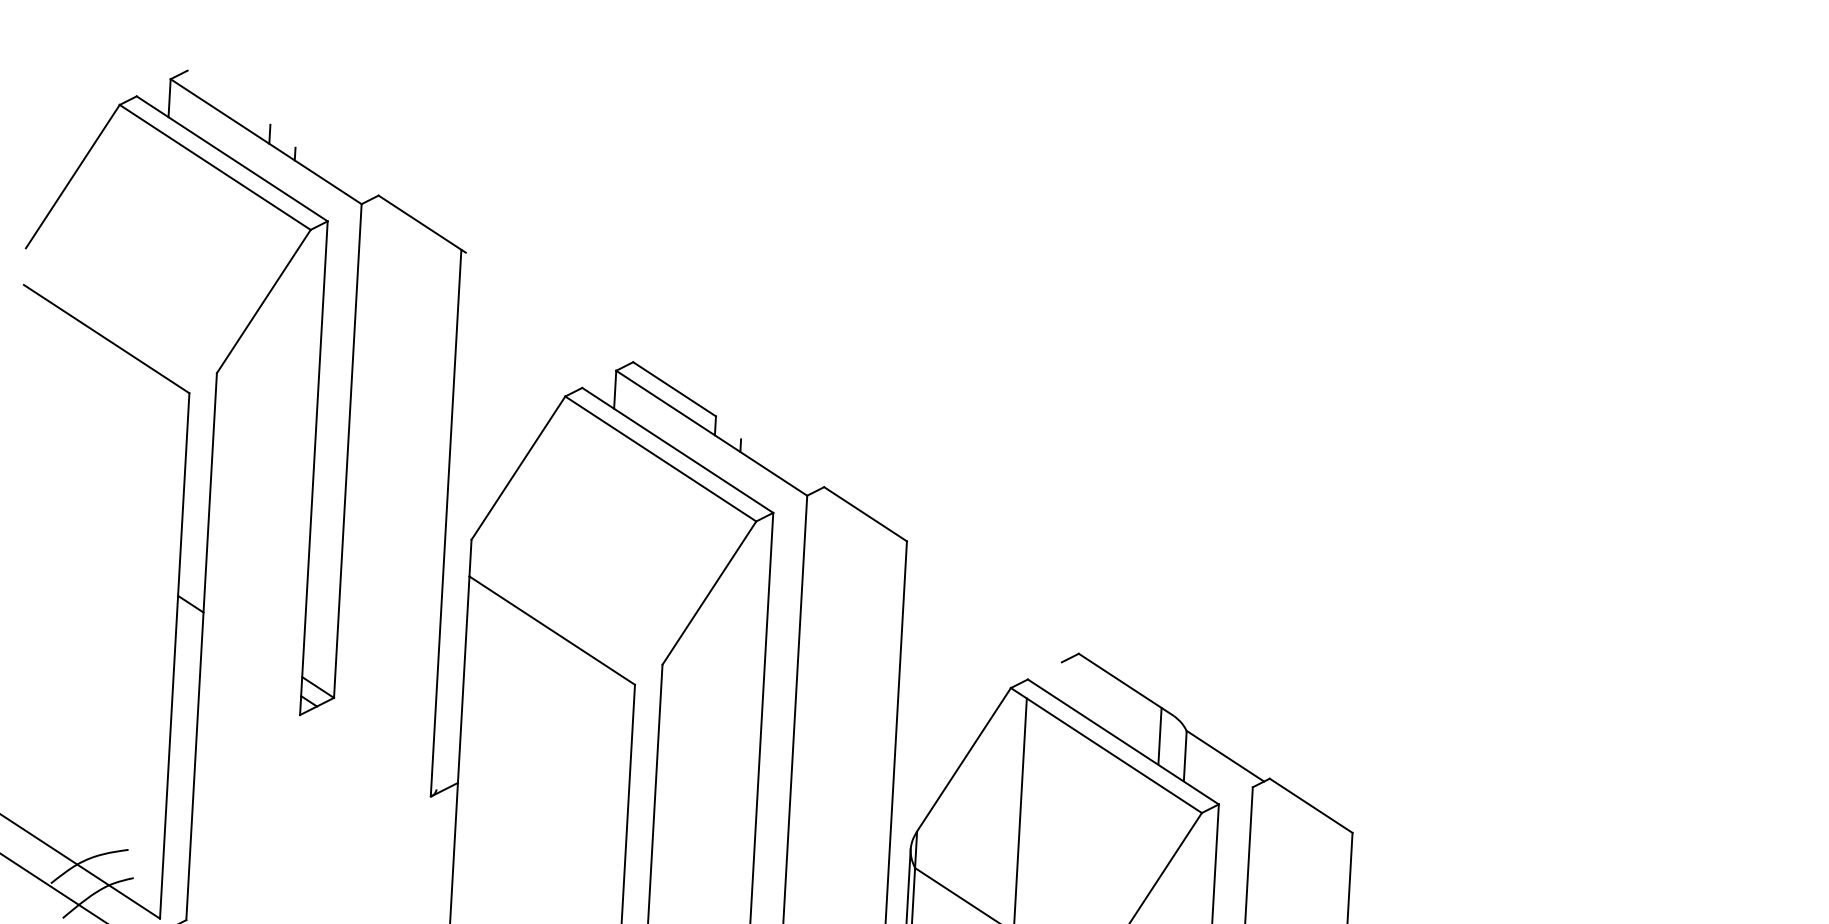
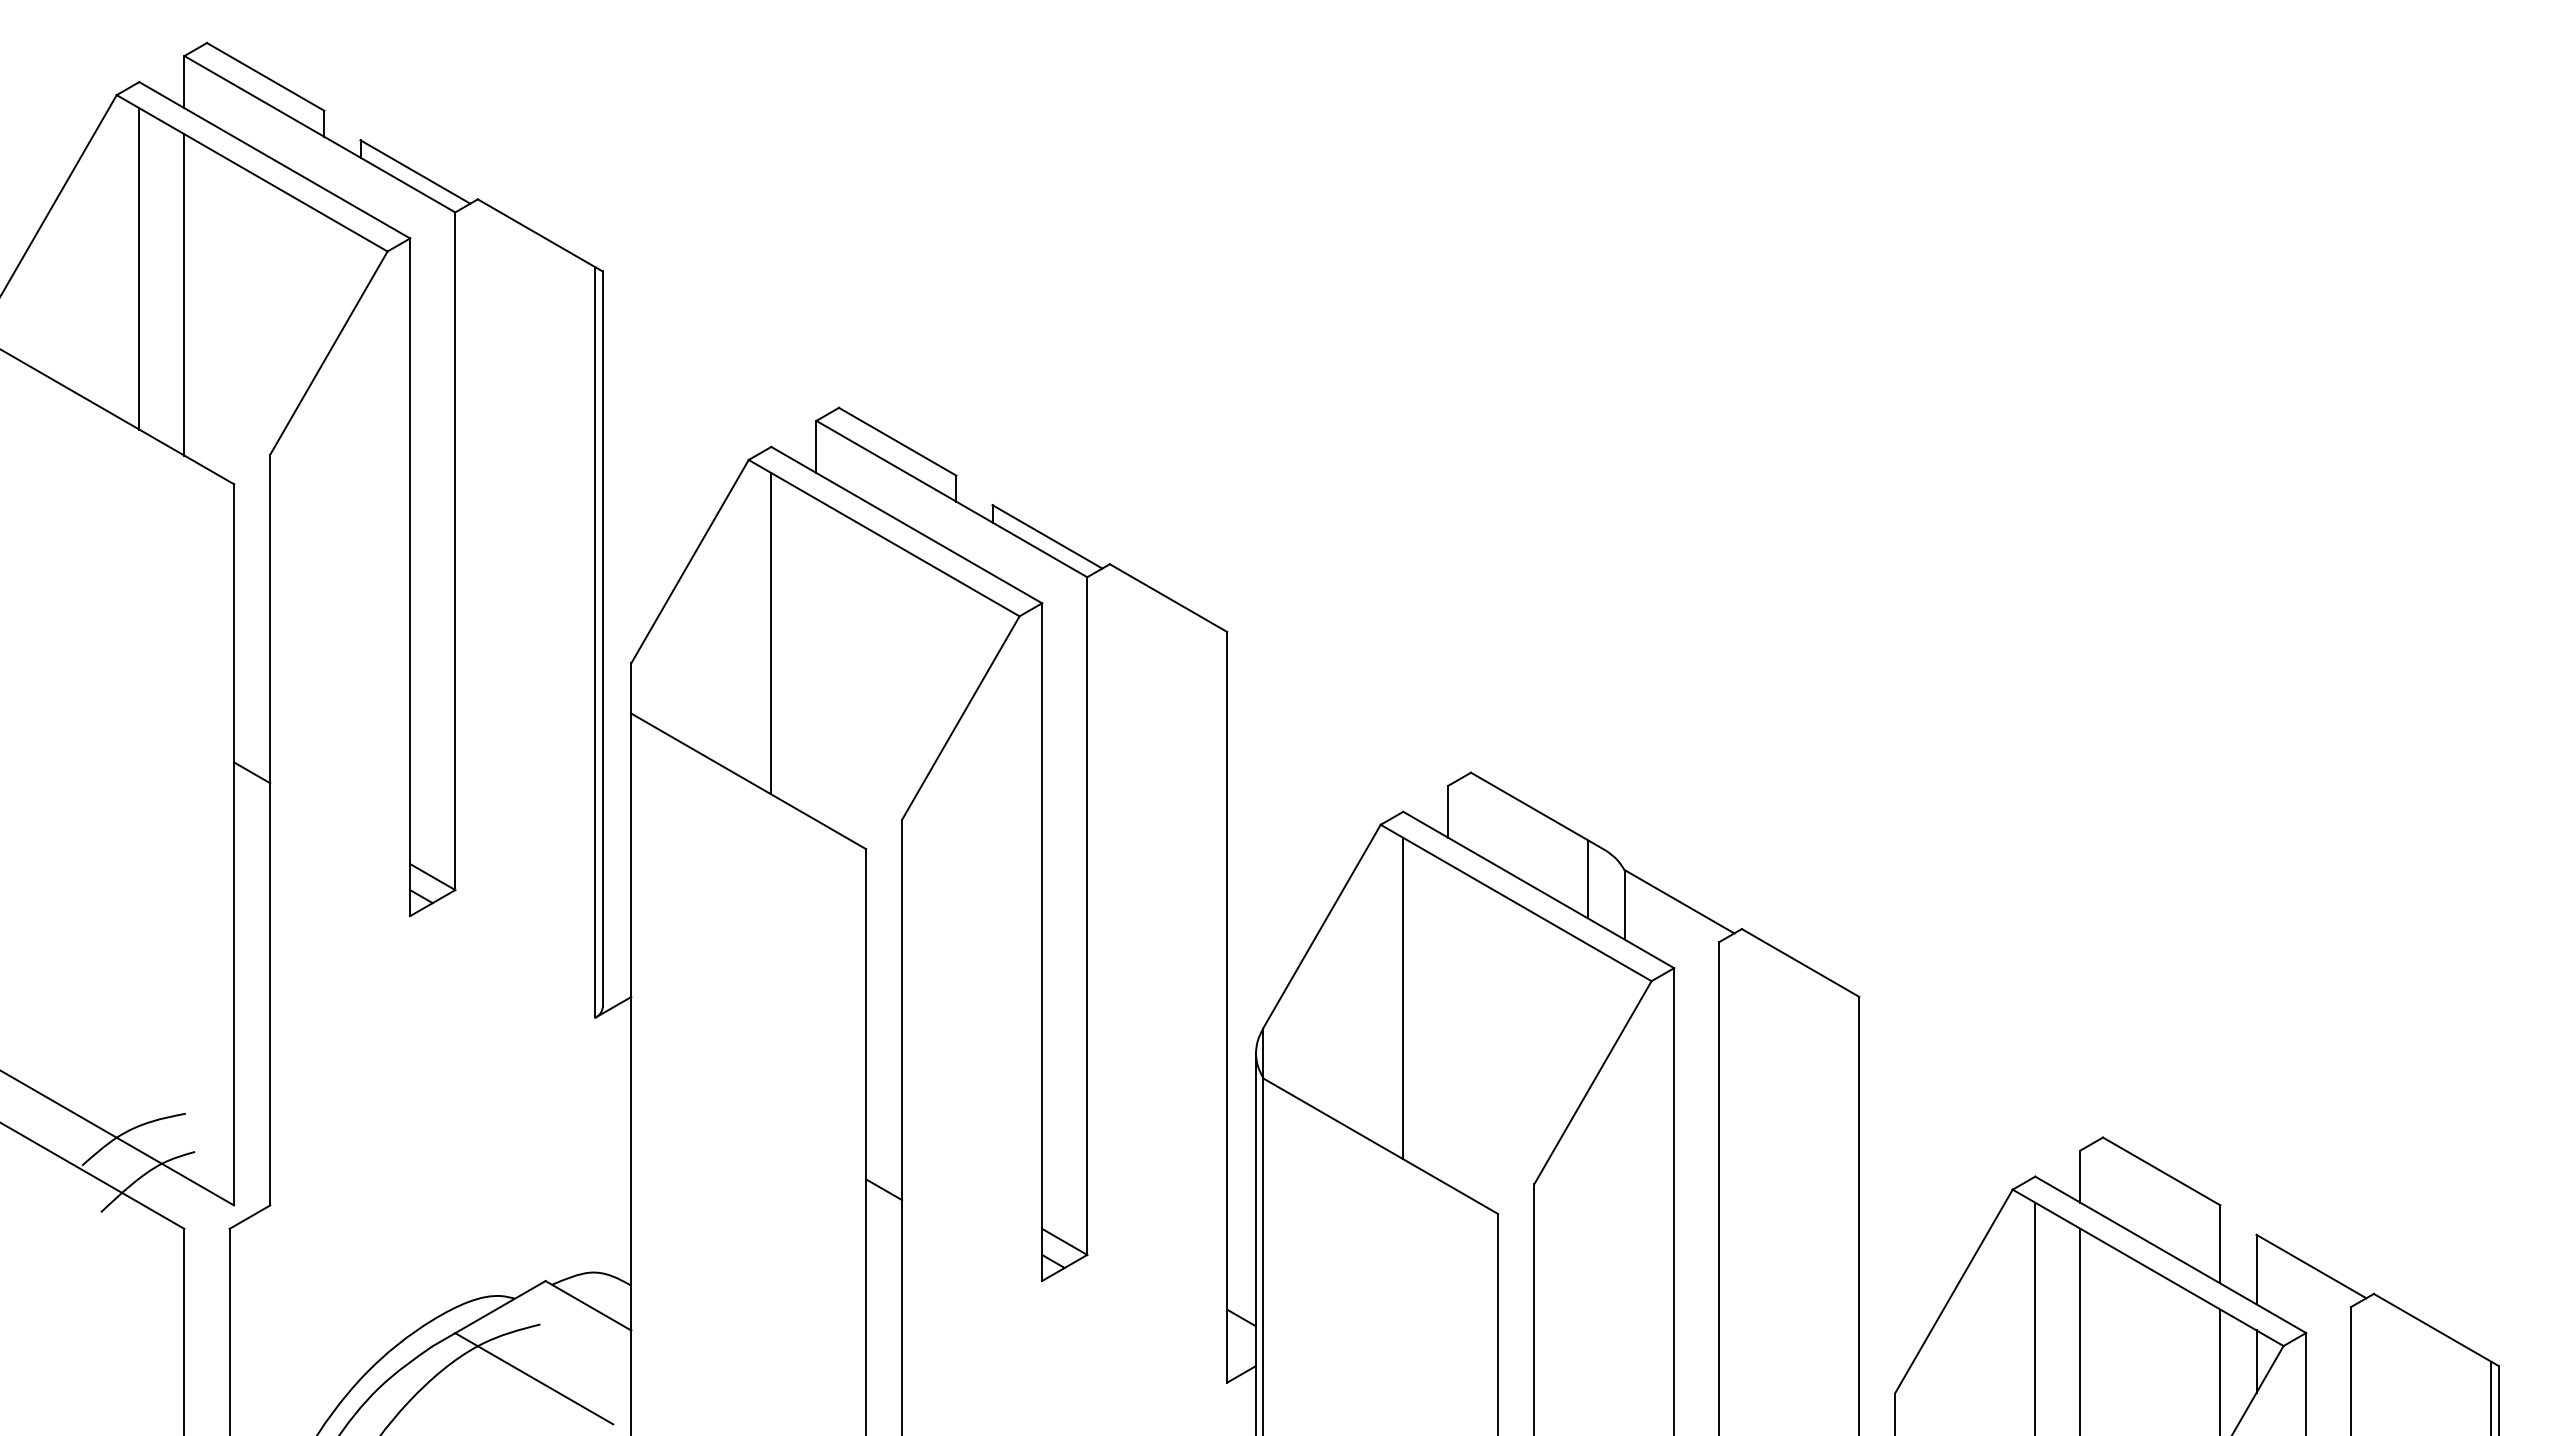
line: (228, 97) -> (265, 76), added
line: (334, 172) -> (415, 171), added
line: (129, 232) -> (139, 268), added
line: (160, 252) -> (184, 294), added
line: (779, 464) -> (1047, 536), added
line: (451, 521) -> (602, 639), added
line: (574, 523) -> (771, 633), added
line: (1060, 681) -> (1448, 811), added

